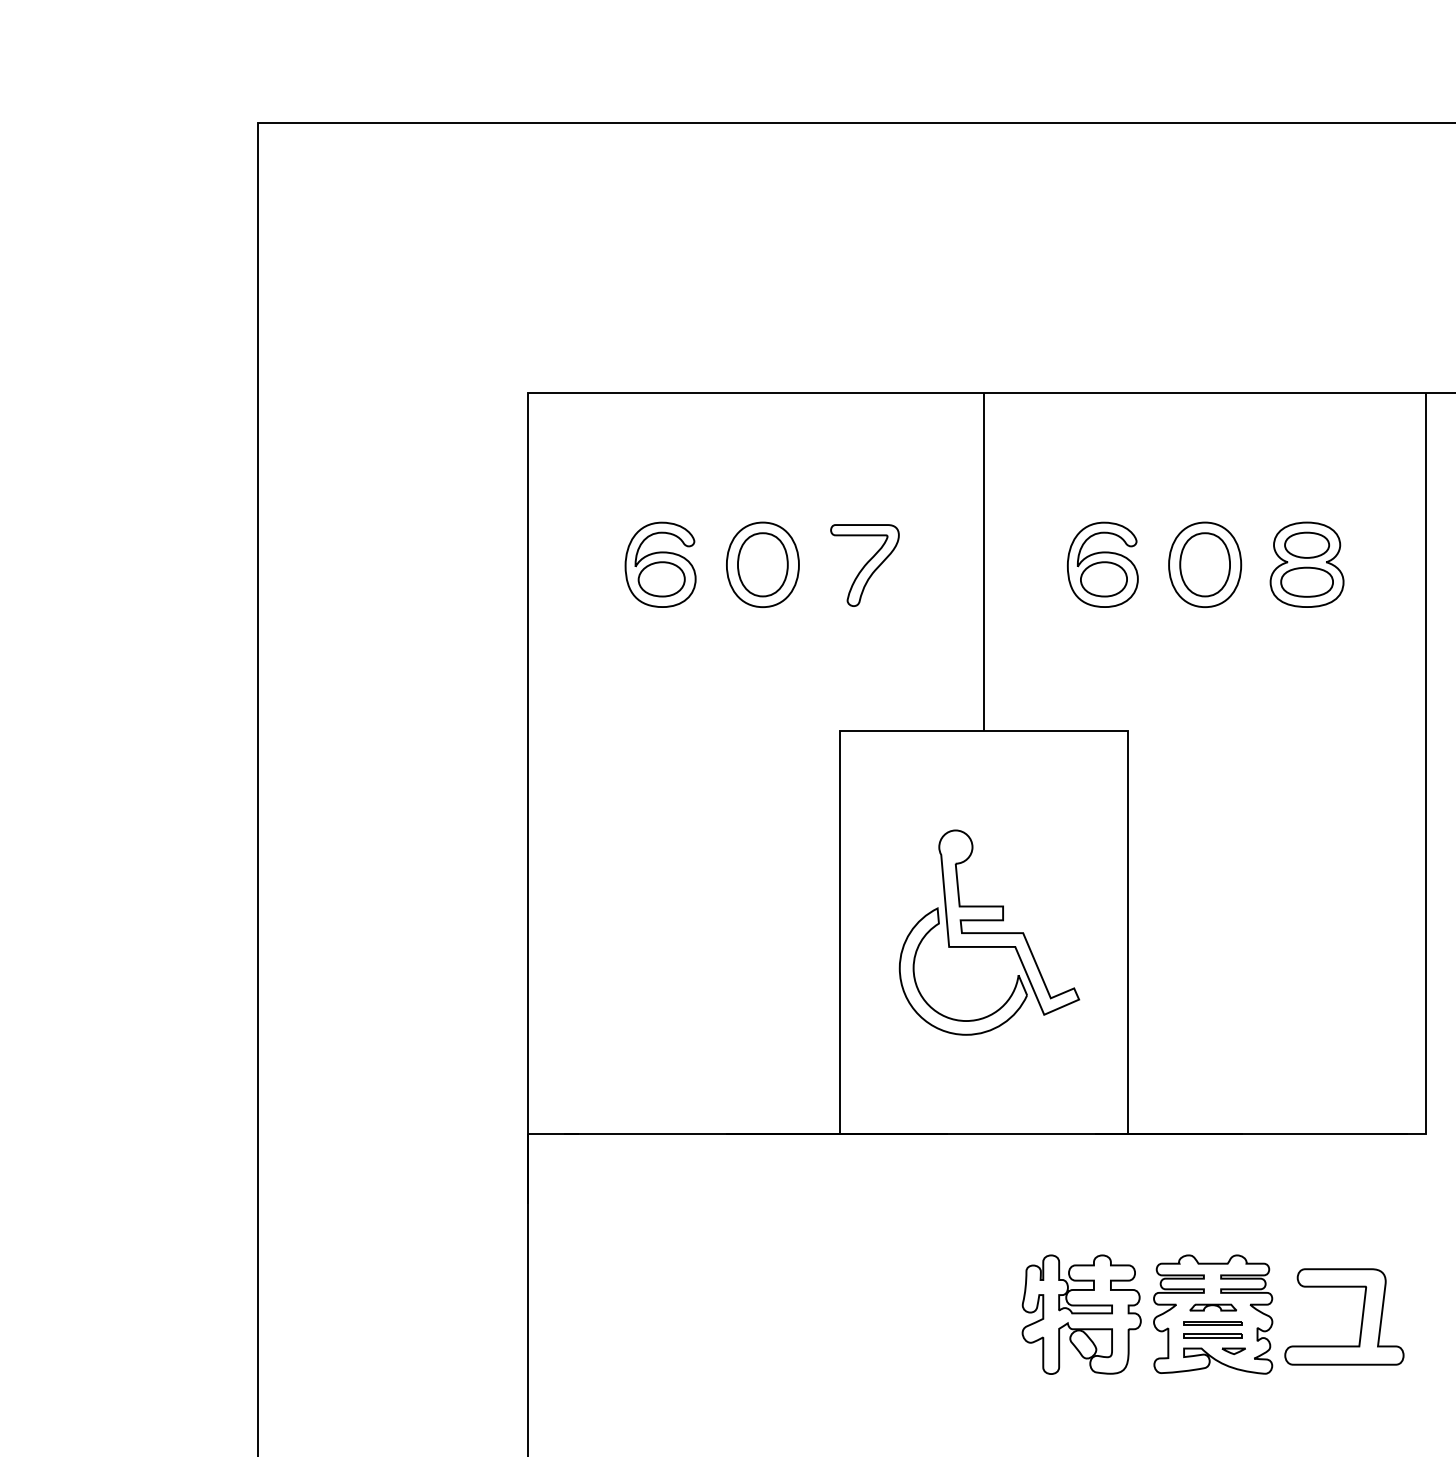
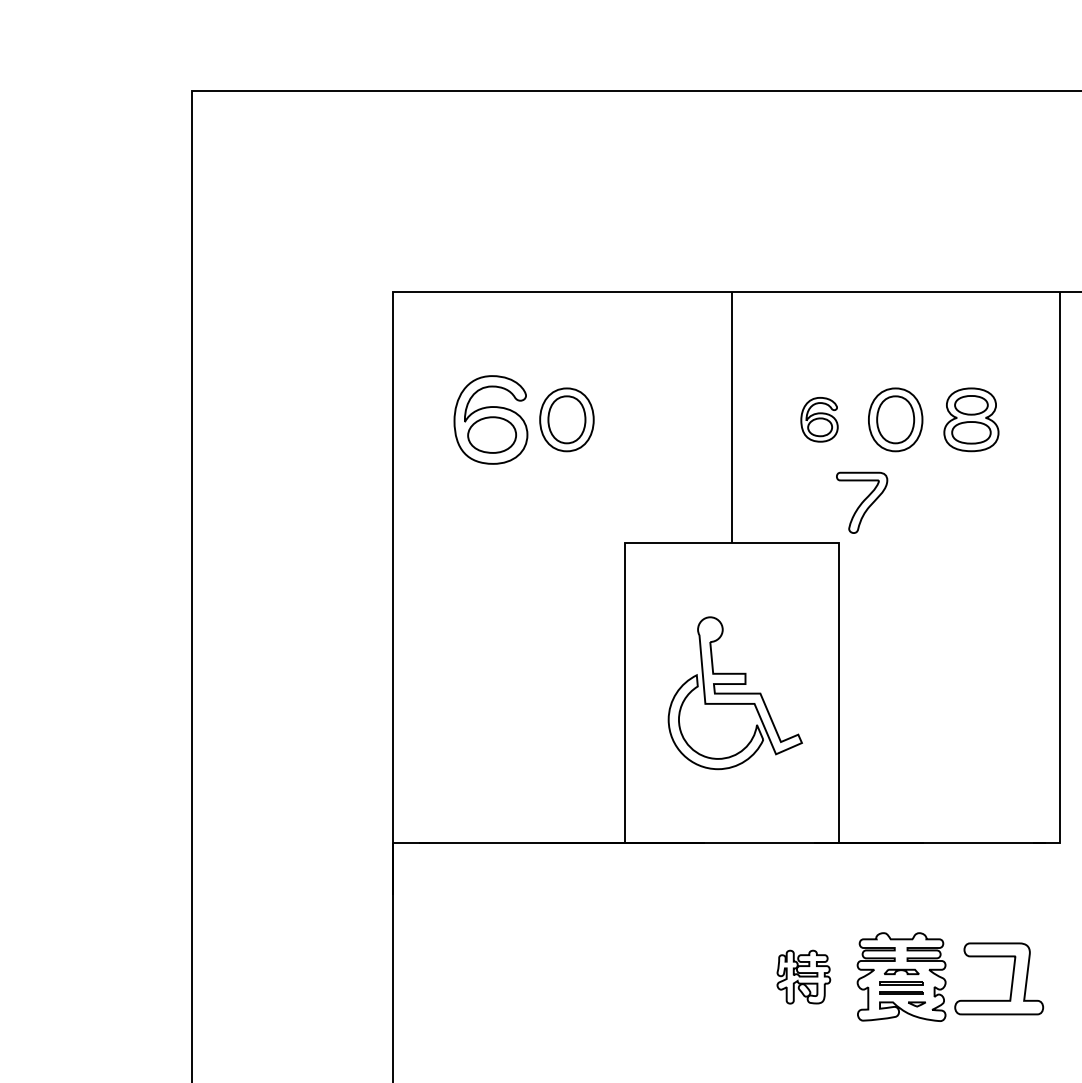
part: (660, 564) -> (490, 419), size x1.4
part: (1102, 564) -> (819, 419), size x0.7
part: (864, 565) -> (861, 502), moved
part: (1081, 1314) -> (803, 977), size x0.6

